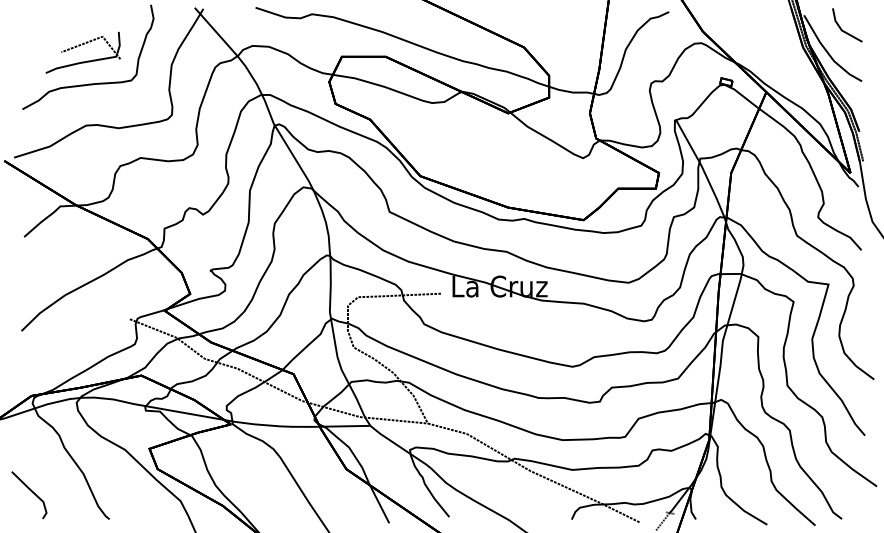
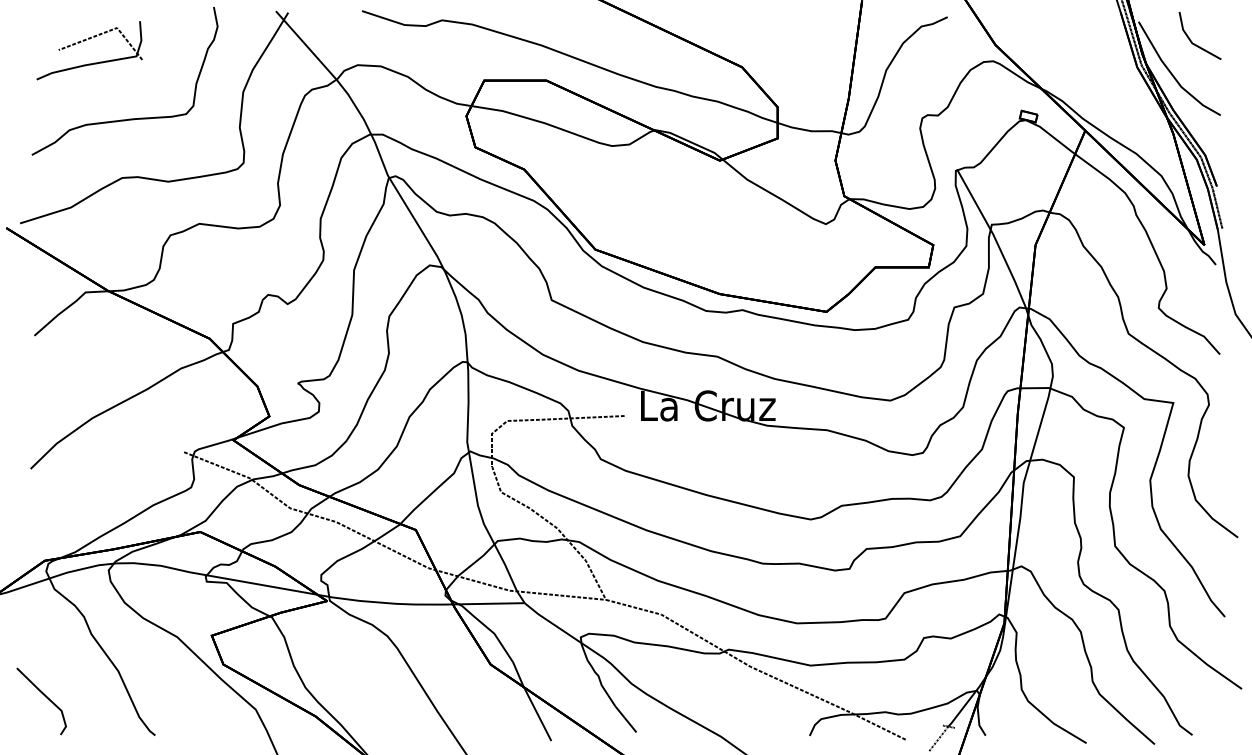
part: (79, 46) -> (84, 41), moved

